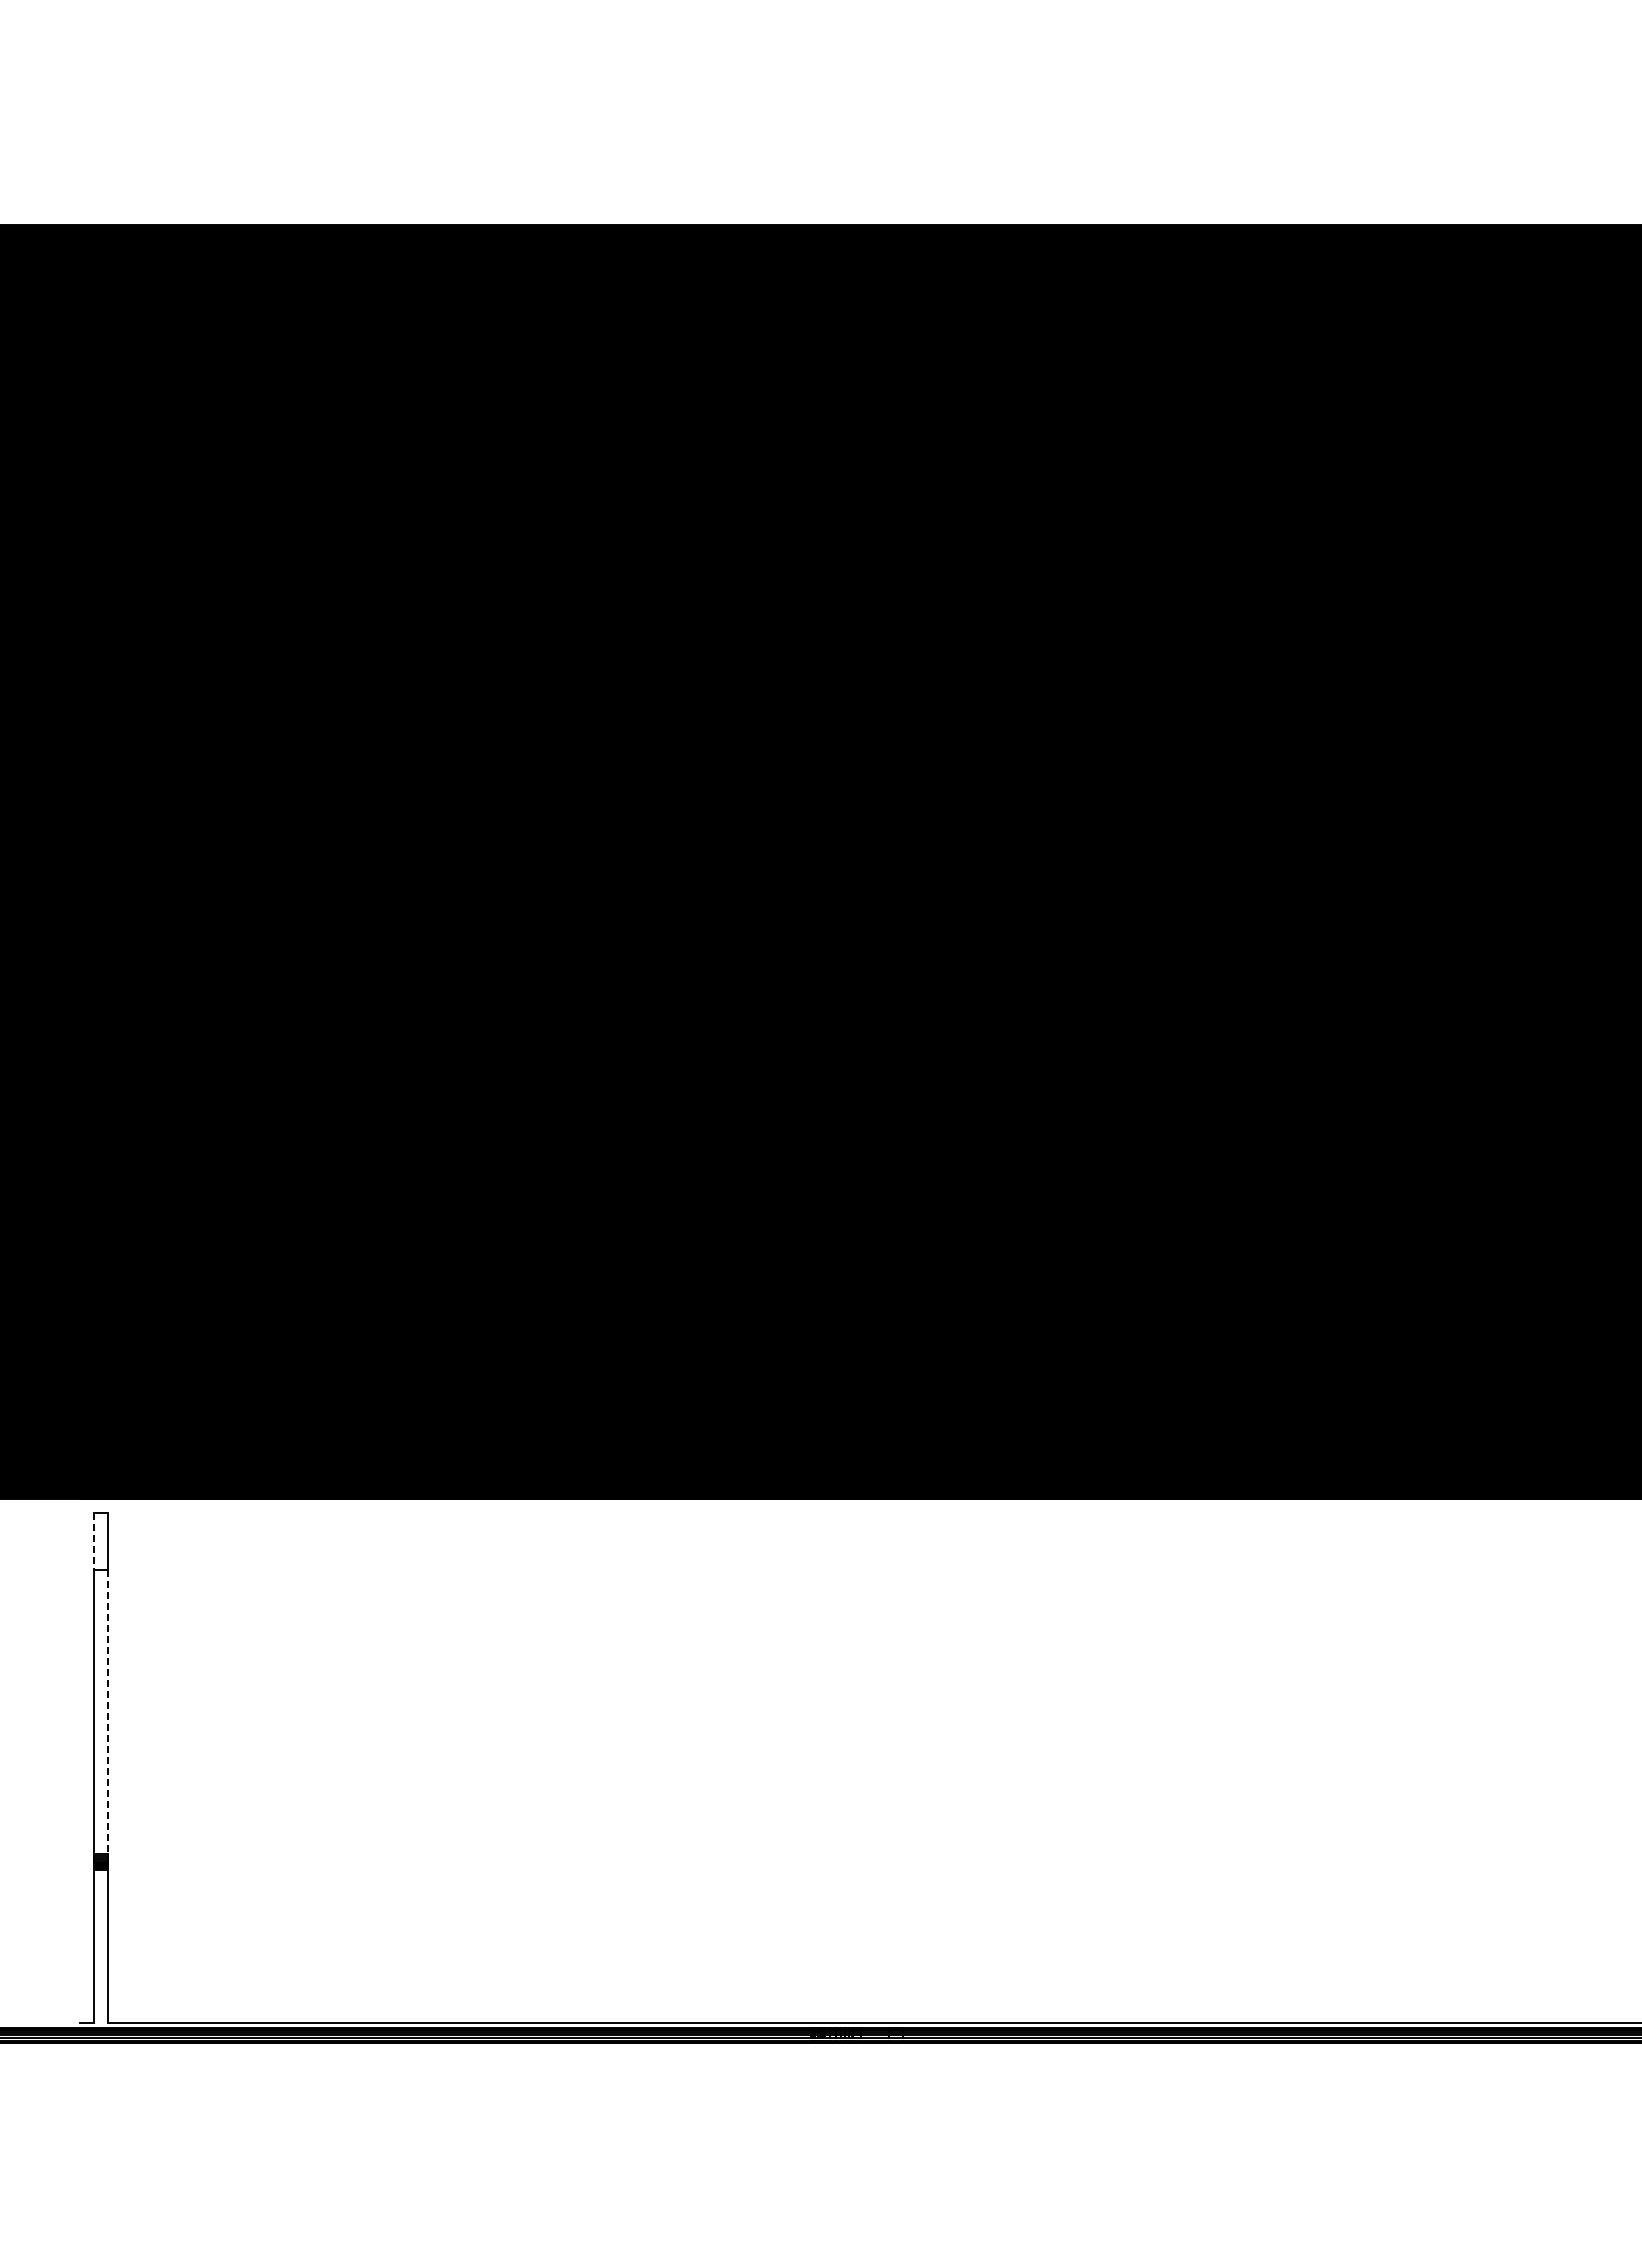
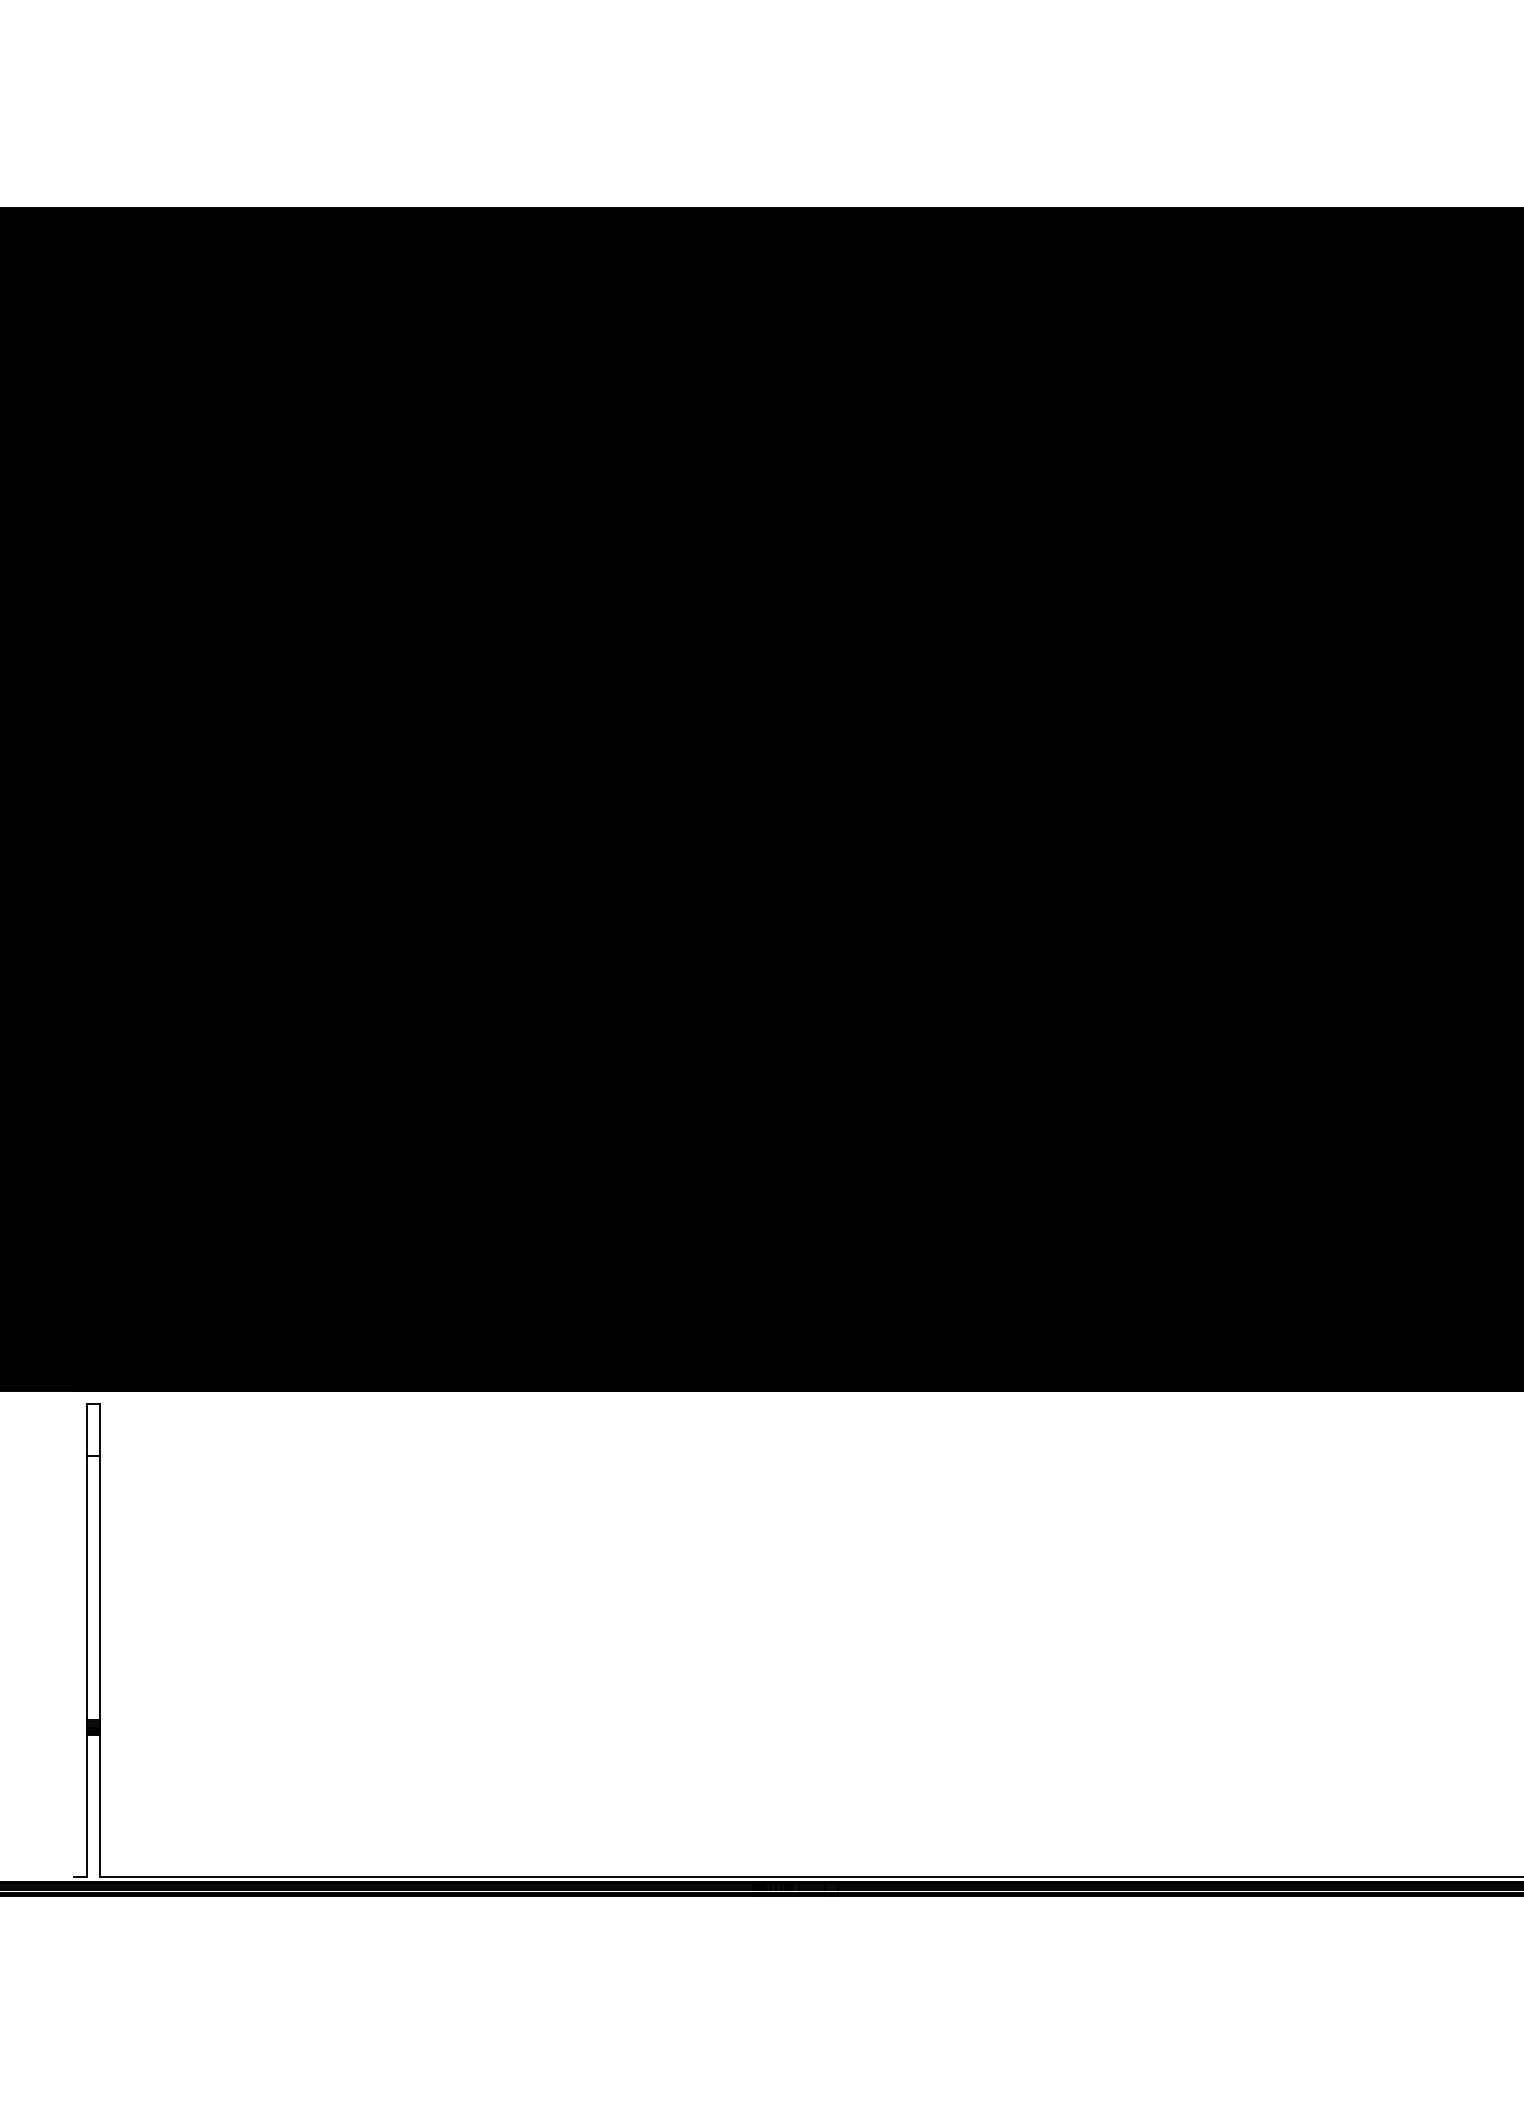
line: (93, 1541) -> (86, 1430), dashed -> solid
line: (108, 1712) -> (100, 1588), dashed -> solid

